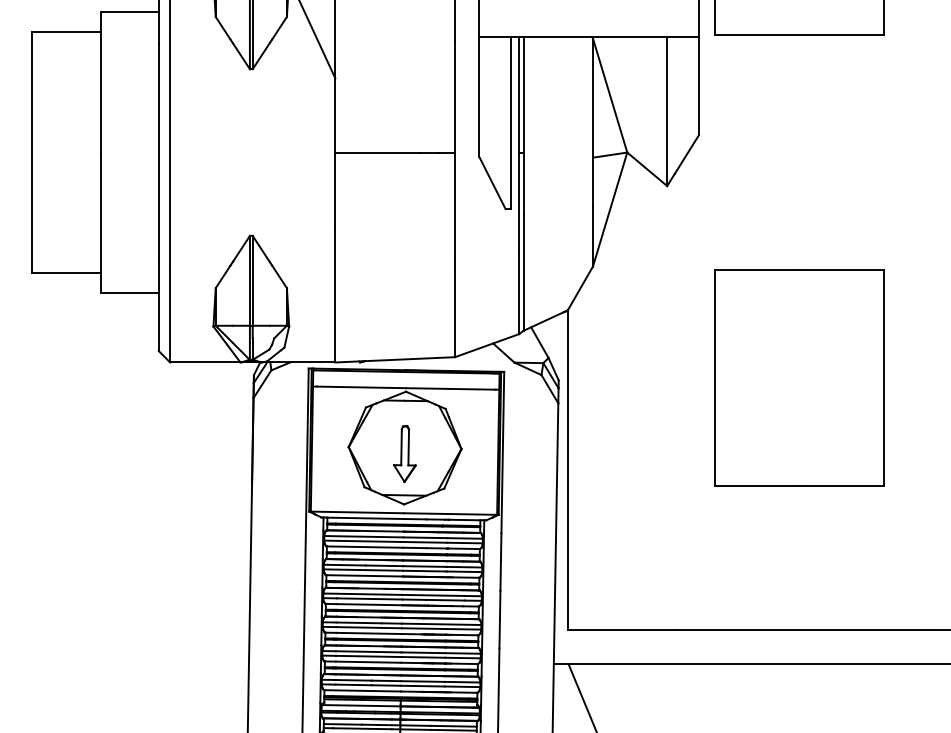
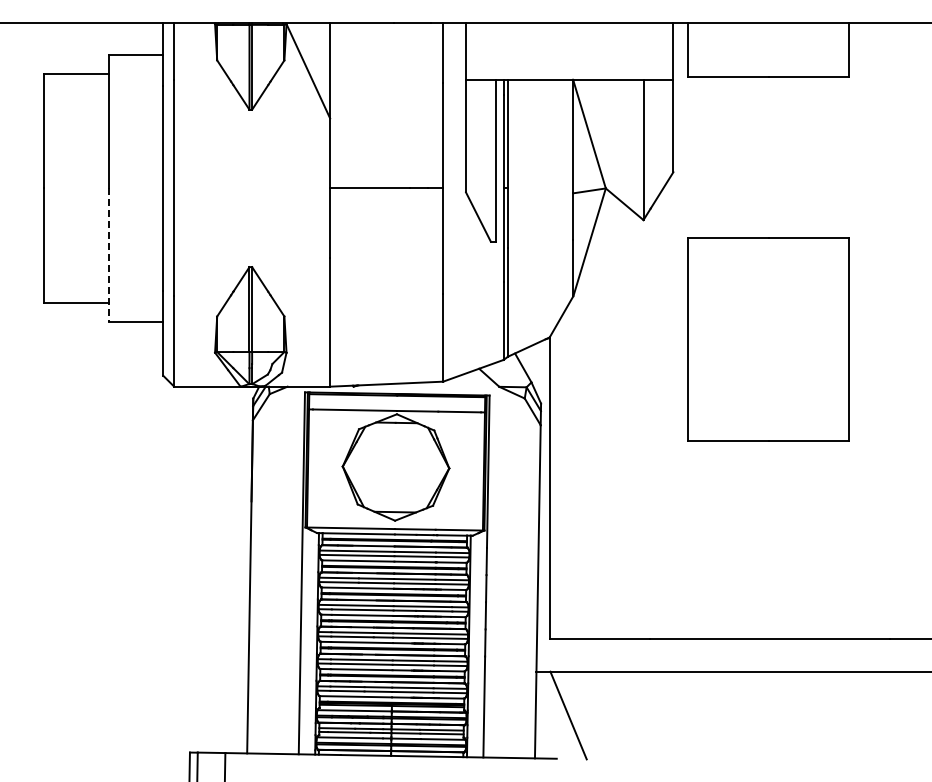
line: (101, 222) -> (109, 254), solid -> dashed
part: (799, 378) -> (768, 339), moved
part: (404, 453) -> (395, 472), removed

